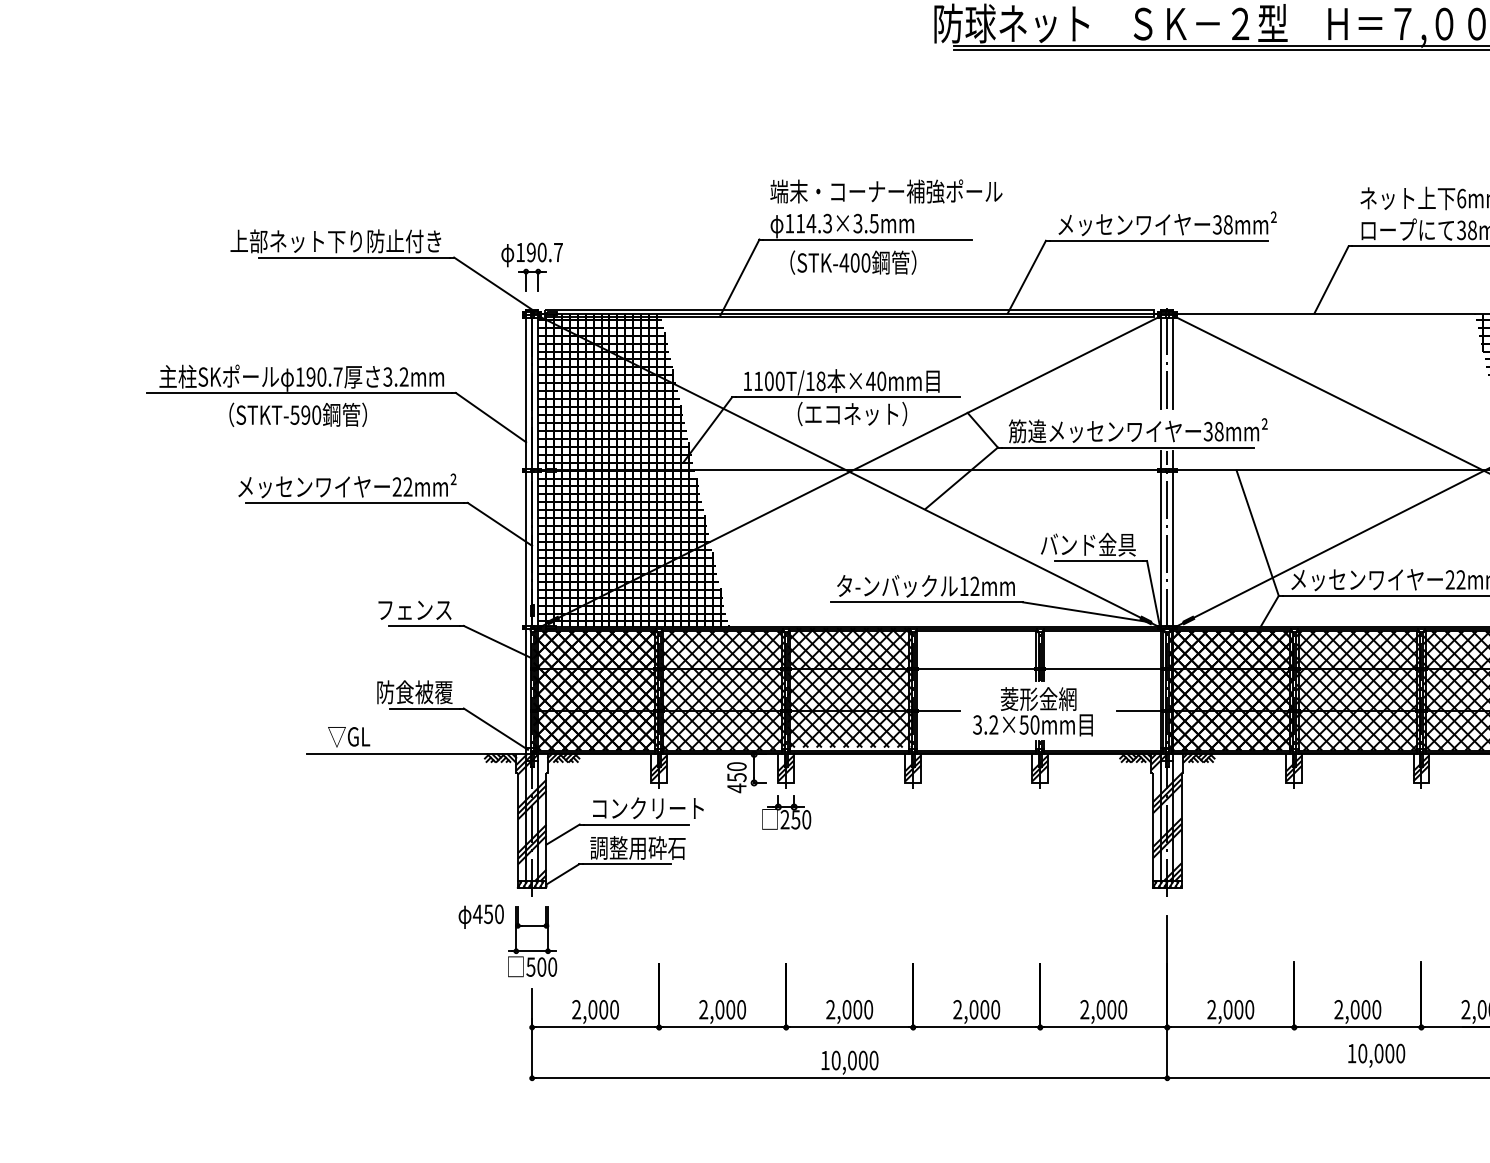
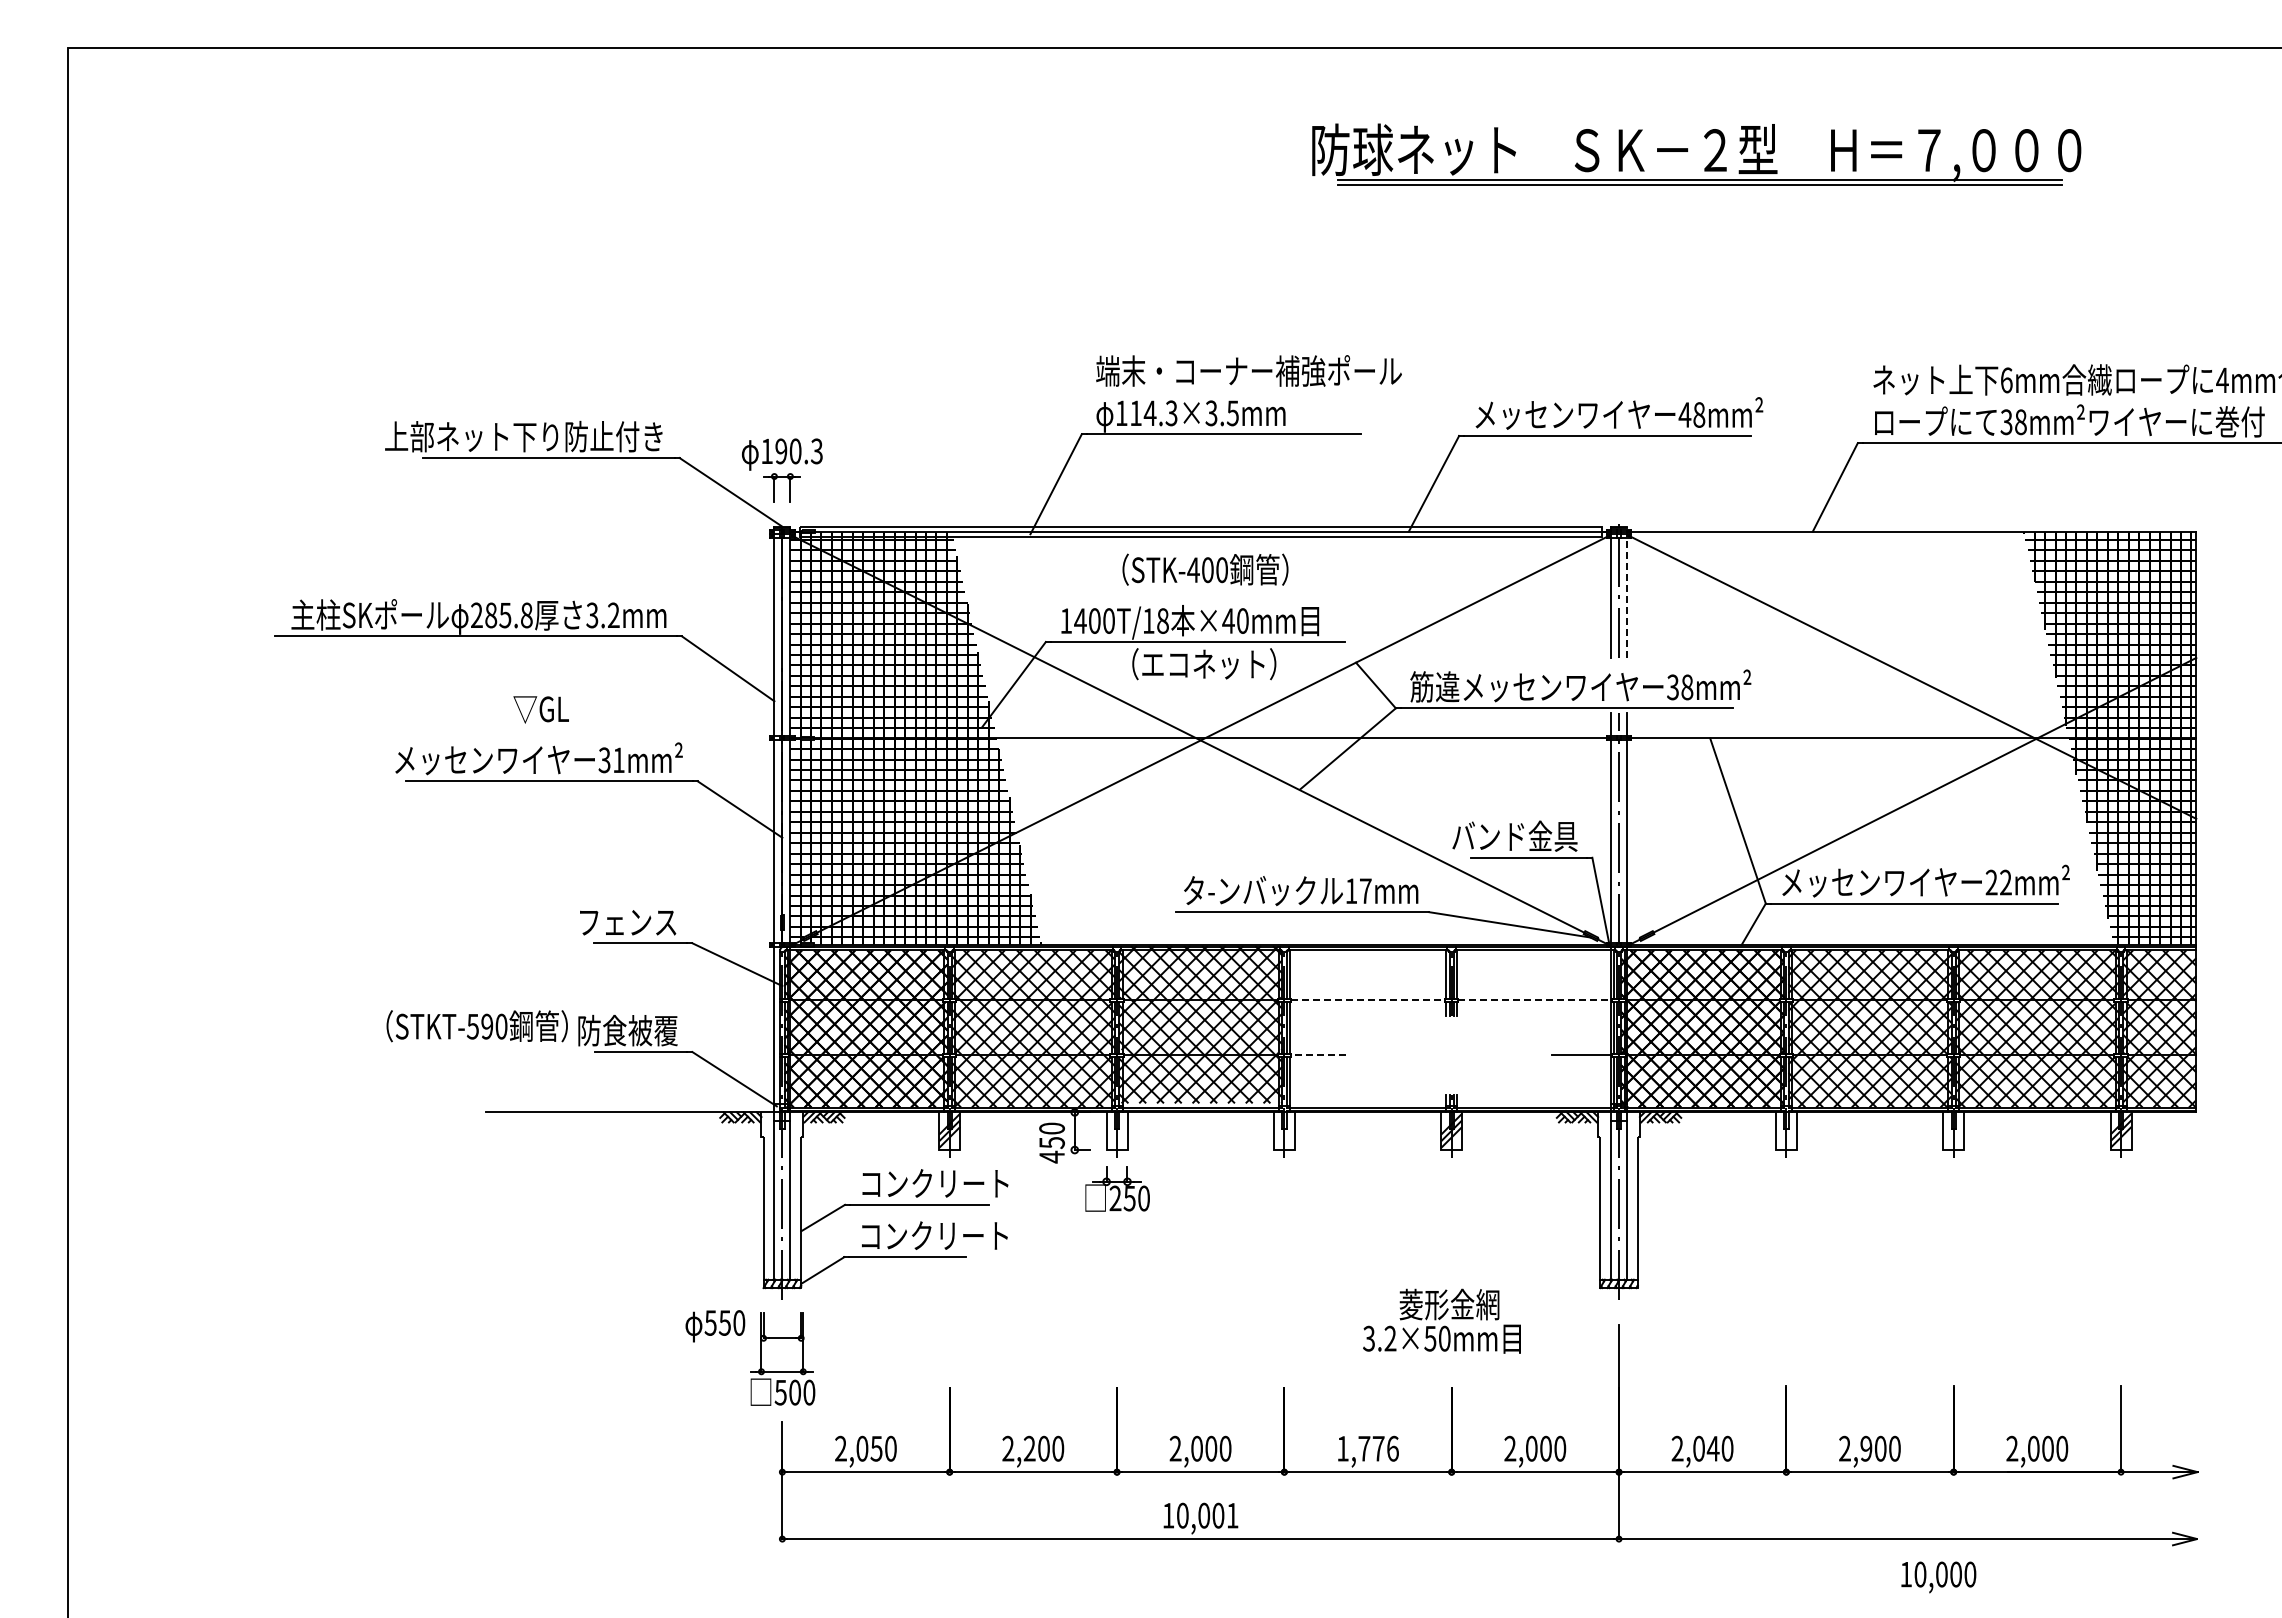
text: (1217, 224) -> (1684, 414), 38mm² -> 48mm²
text: (558, 252) -> (816, 451), 190.7 -> 190.3
text: (853, 262) -> (1205, 569), moved
line: (1173, 359) -> (1627, 592), solid -> dashed
text: (318, 377) -> (501, 615), 190.7 -> 285.8
text: (758, 380) -> (1080, 620), 1100T/18 -> 1400T/18
text: (297, 415) -> (476, 1026), moved
text: (402, 487) -> (611, 760), 22mm² -> 31mm²
text: (974, 585) -> (1365, 890), 12mm -> 17mm
line: (977, 669) -> (1368, 1000), solid -> dashed
line: (1103, 669) -> (1535, 1000), solid -> dashed
line: (939, 711) -> (1318, 1055), solid -> dashed
text: (1032, 711) -> (1441, 1320), moved
text: (348, 736) -> (540, 709), moved
hatch: (785, 768) -> (1116, 1130), removed
hatch: (912, 768) -> (1283, 1130), removed
hatch: (1293, 768) -> (1785, 1130), removed
hatch: (1421, 768) -> (1953, 1130), removed
hatch: (531, 817) -> (781, 1195), removed
hatch: (1166, 817) -> (1618, 1195), removed
text: (646, 847) -> (932, 1235), 調整用砕石 -> コンクリート
text: (477, 913) -> (710, 1322), 450 -> 550
text: (603, 1009) -> (876, 1448), 2,000 -> 2,050
text: (719, 1009) -> (1029, 1448), 2,000 -> 2,200
text: (976, 1009) -> (1367, 1448), 2,000 -> 1,776
text: (1238, 1009) -> (1712, 1448), 2,000 -> 2,040
text: (1355, 1009) -> (1866, 1448), 2,000 -> 2,900
text: (1376, 1055) -> (1938, 1577), moved
text: (873, 1060) -> (1232, 1515), 10,000 -> 10,001

